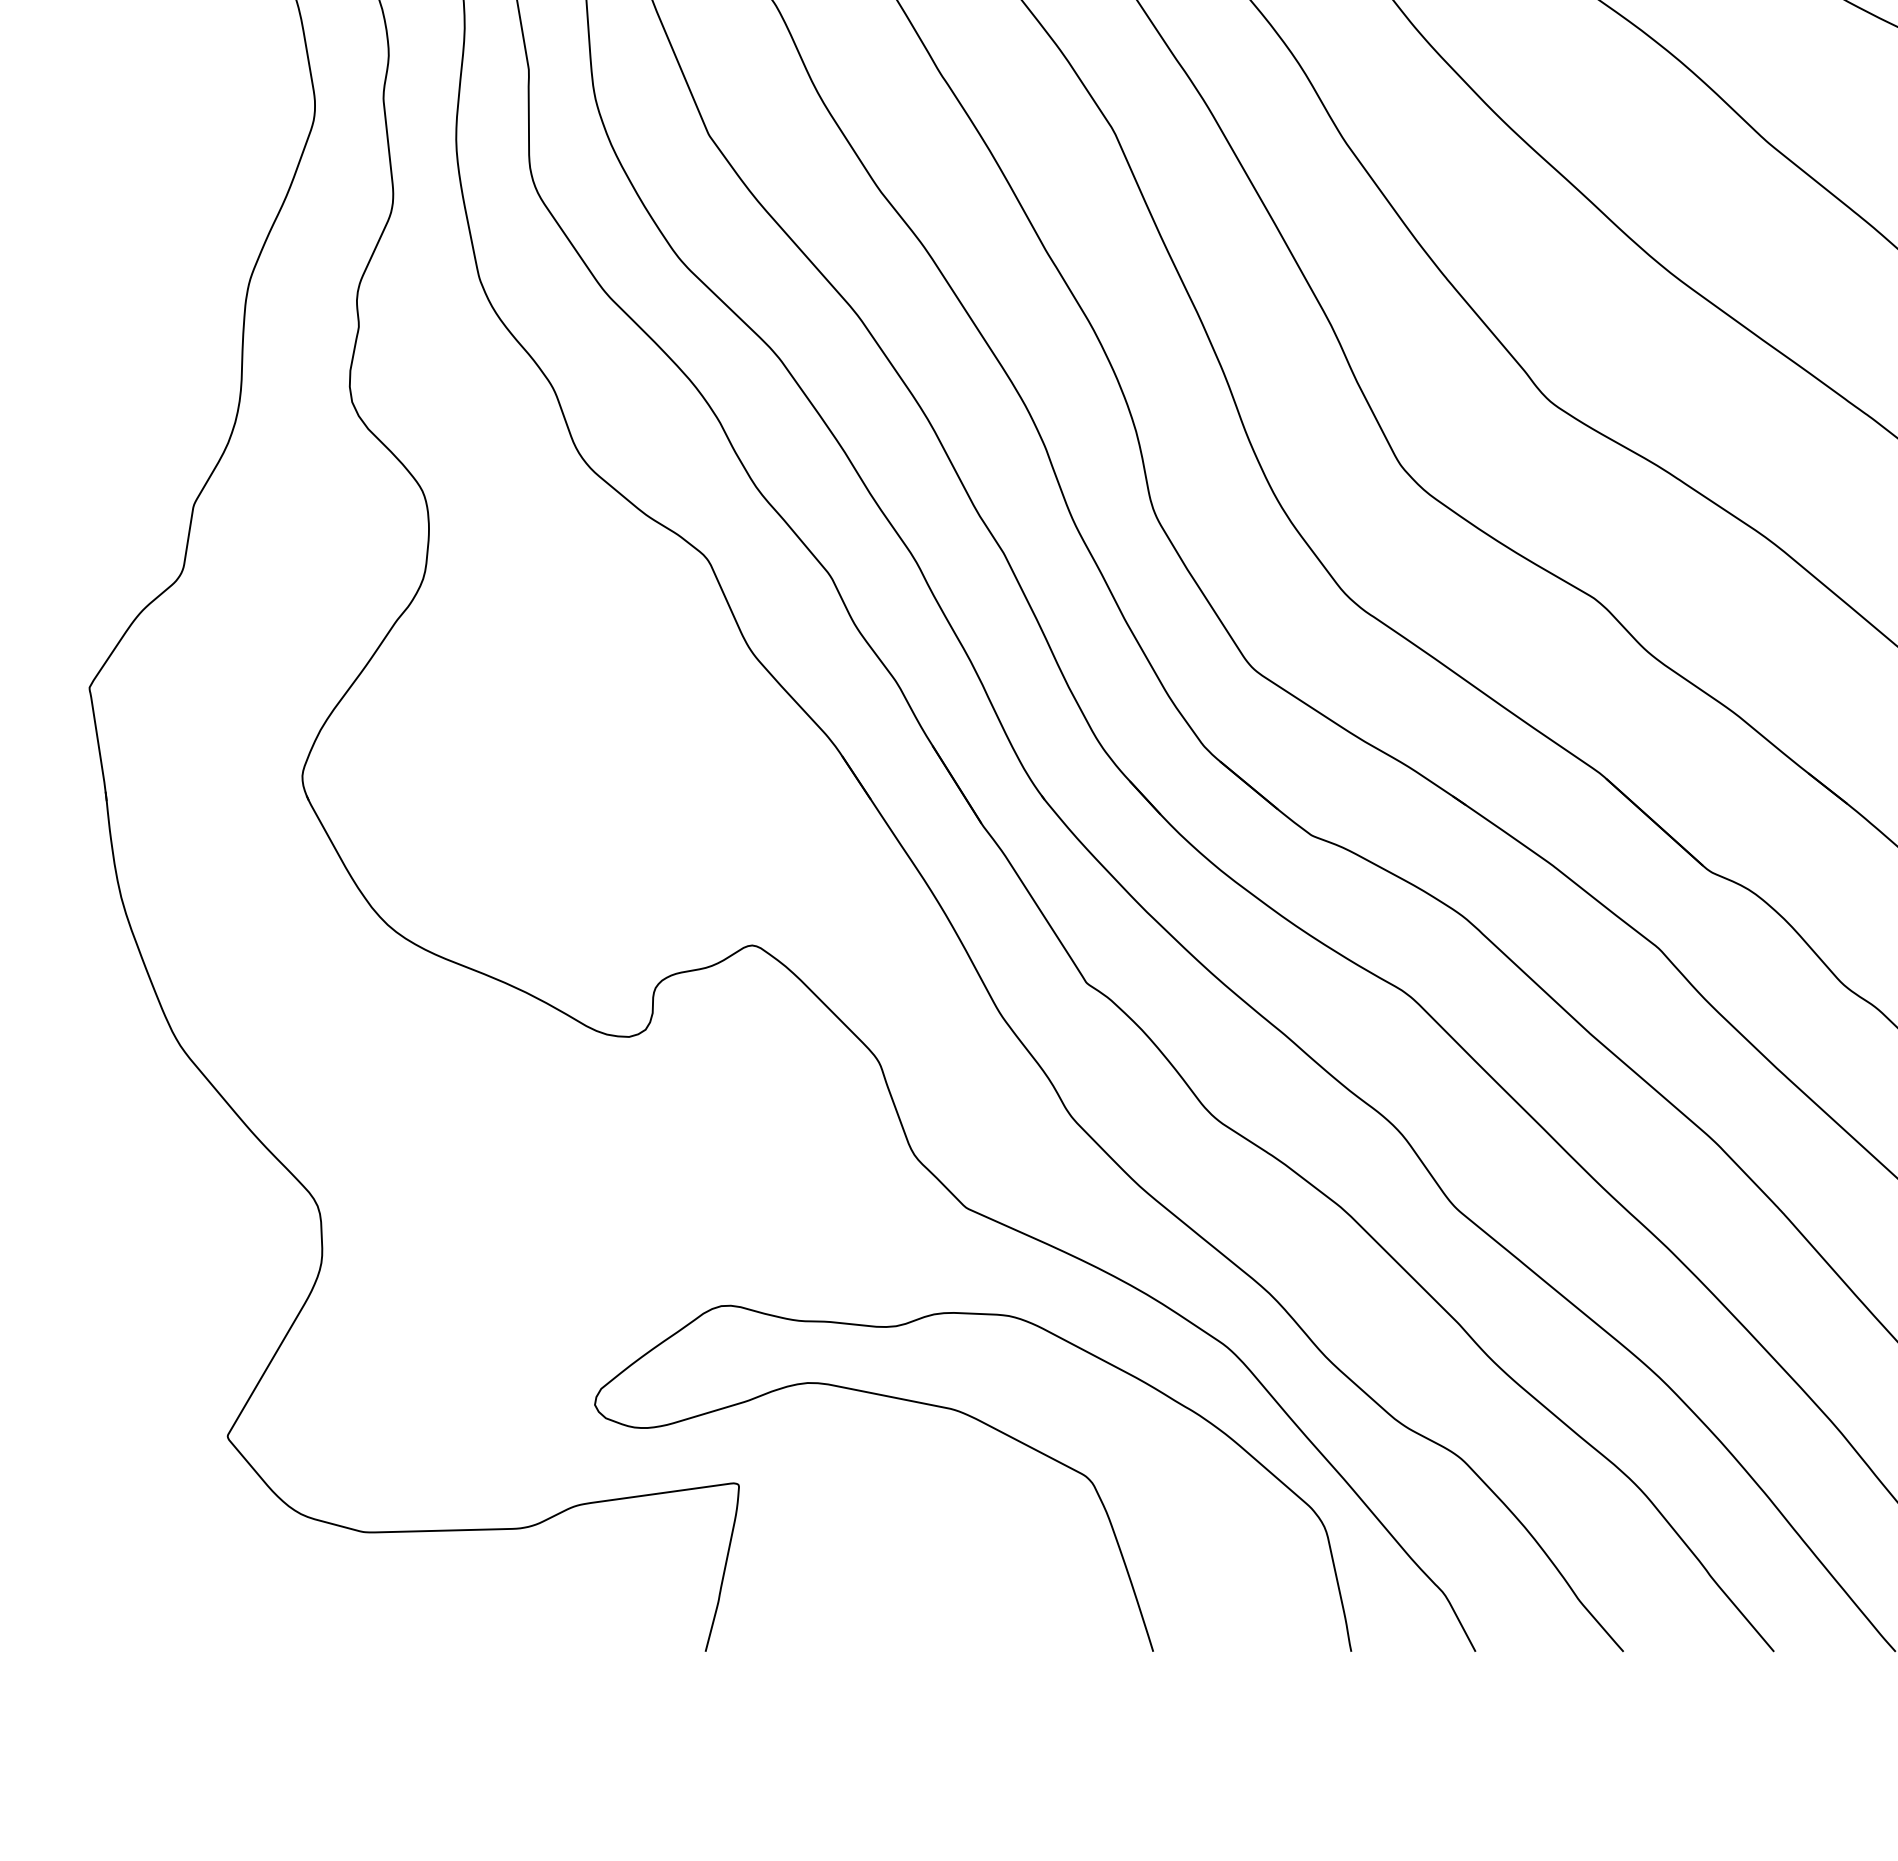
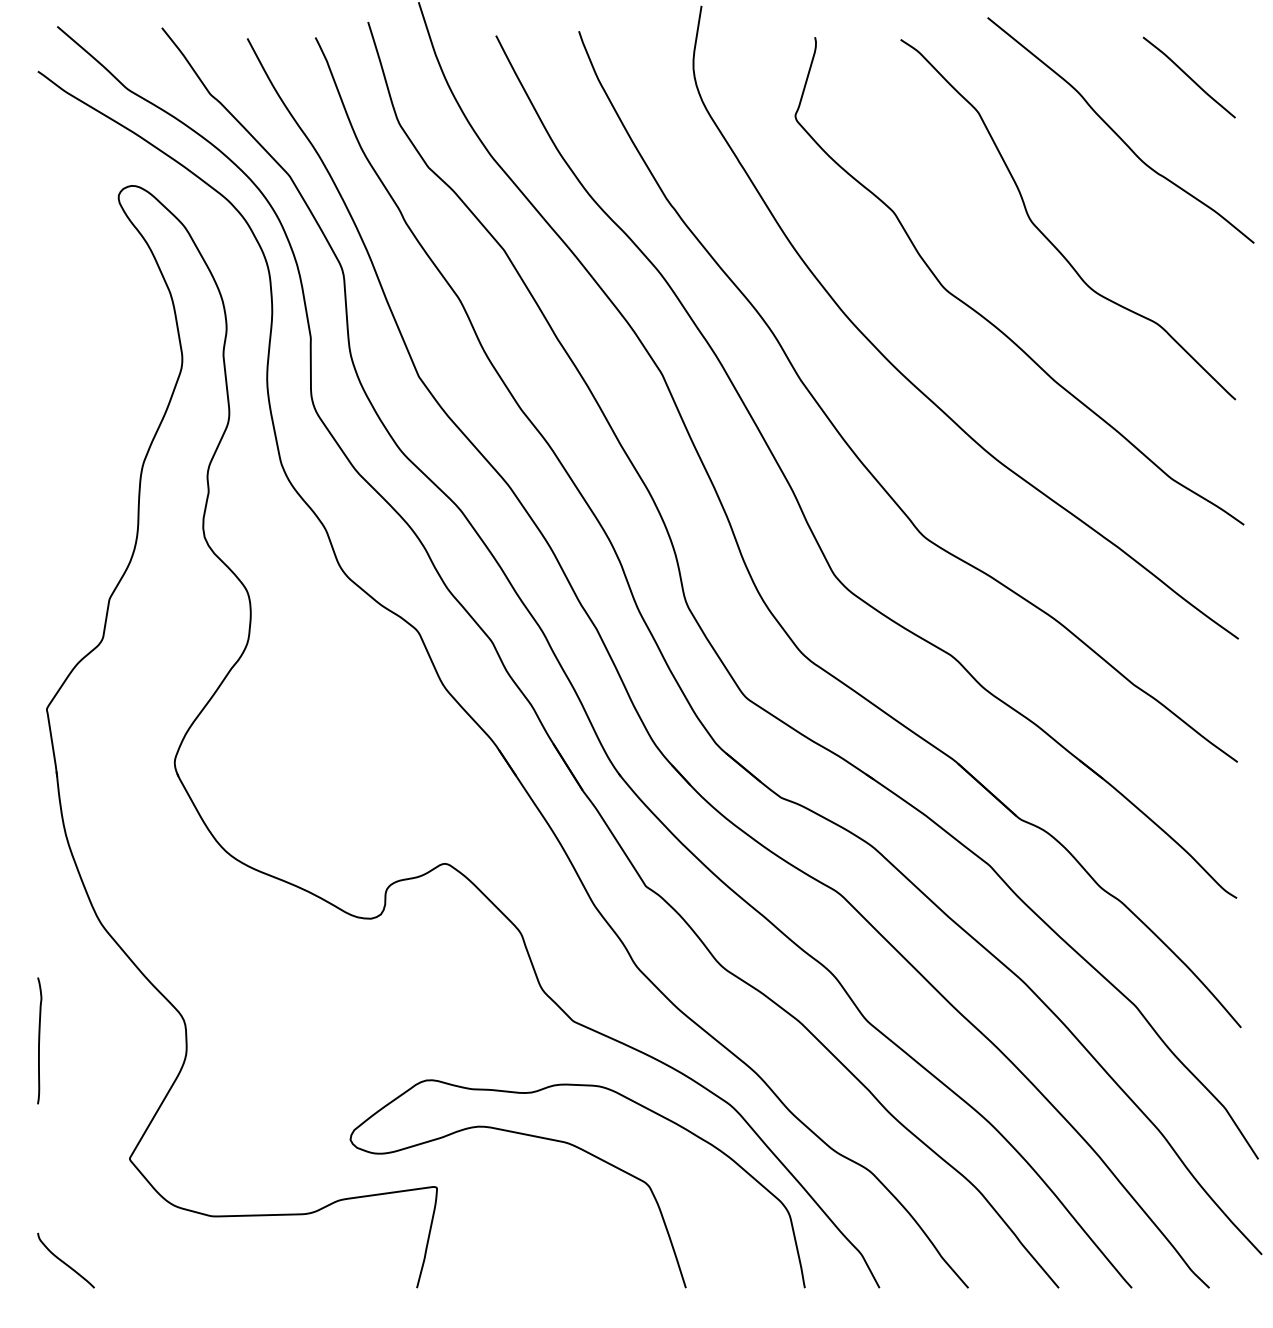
curve: (77, 1239) -> (39, 1040), added
curve: (118, 1607) -> (64, 1261), added

